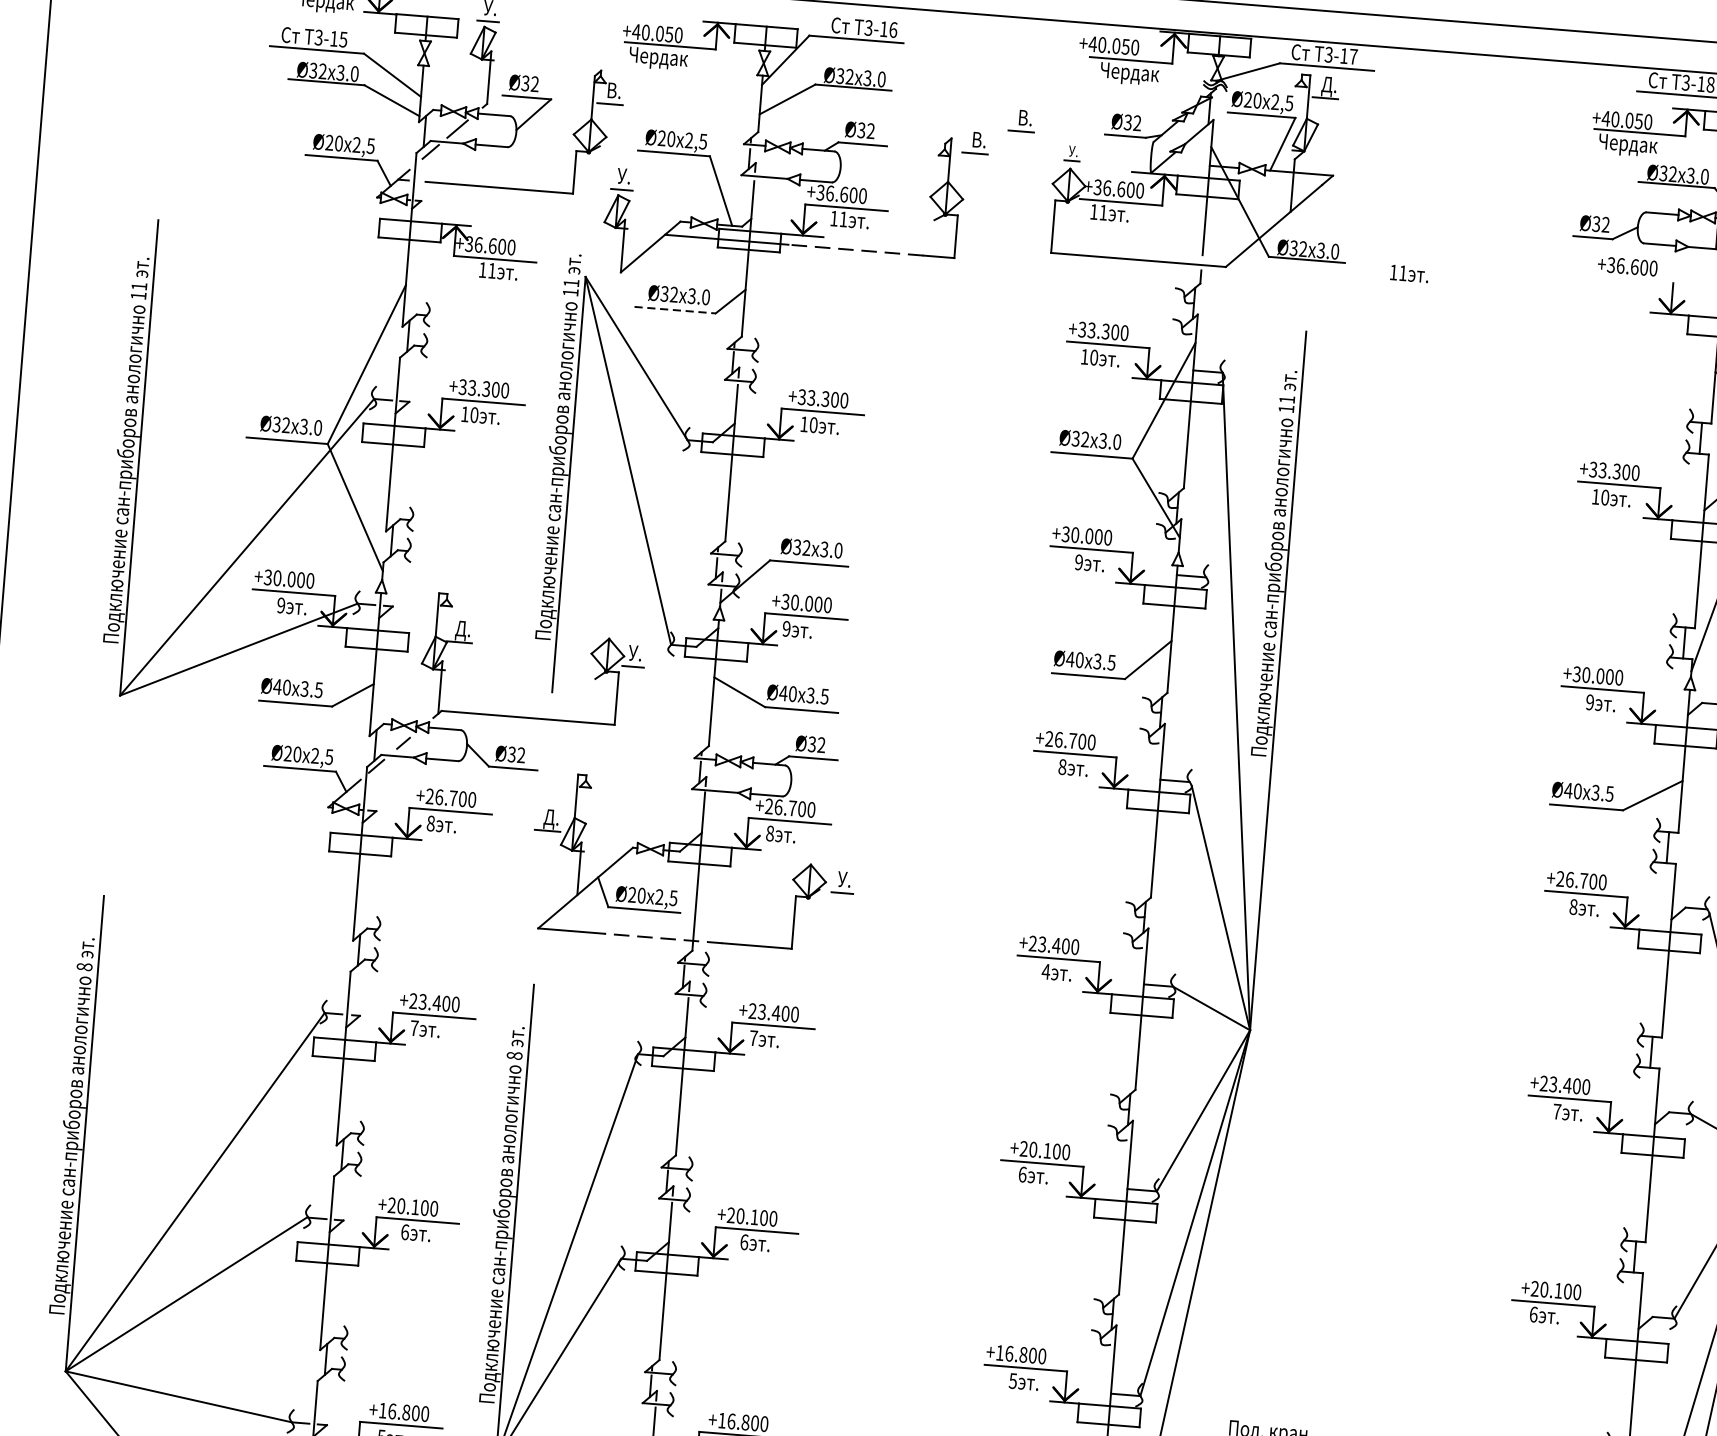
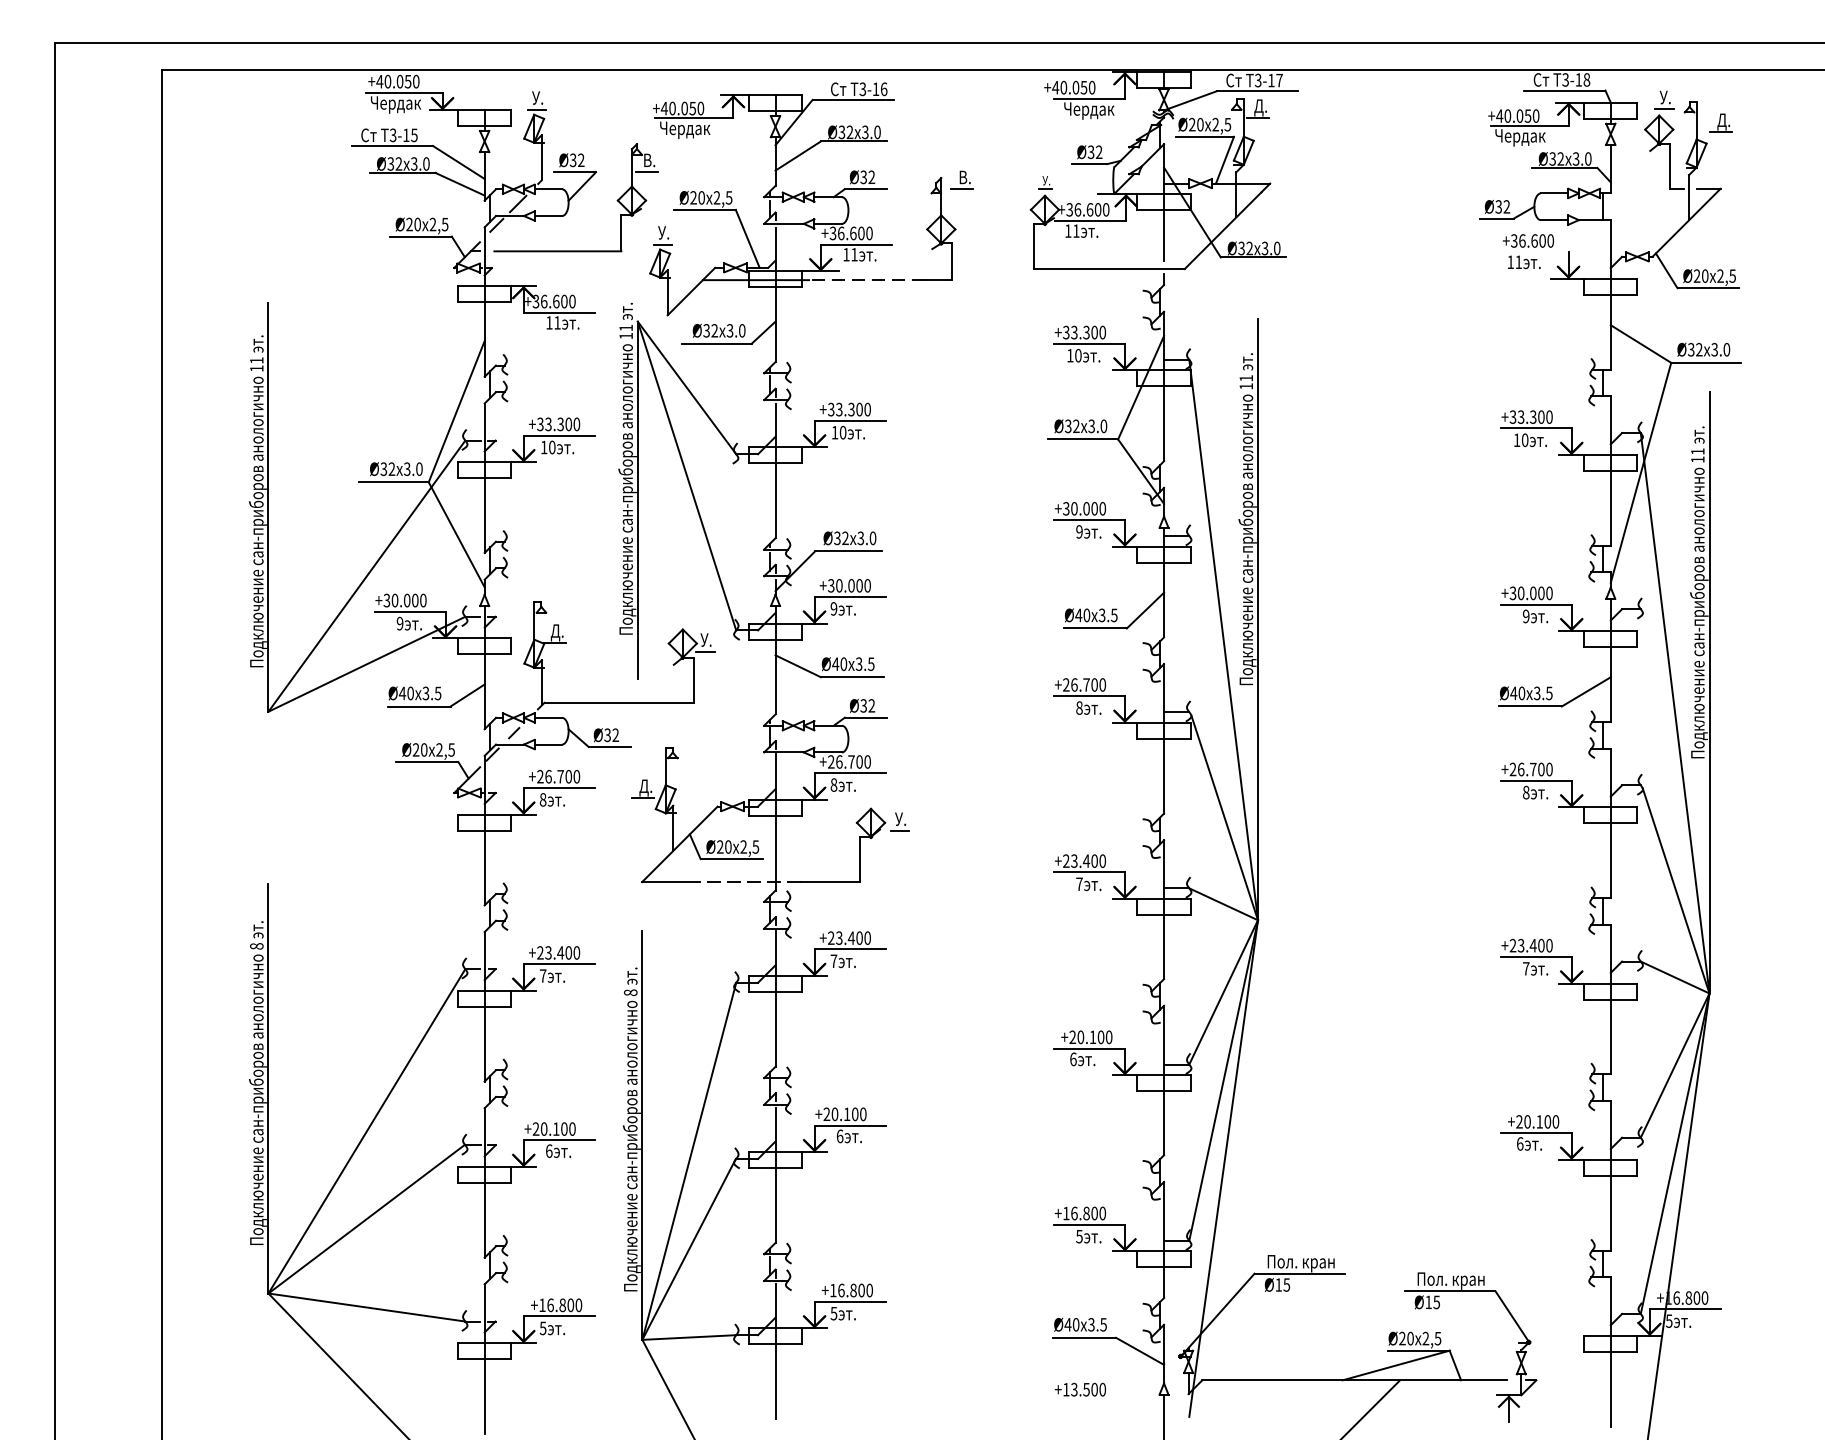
part: (1021, 120) -> (999, 157), removed
text: (1409, 274) -> (1524, 262), moved
line: (674, 309) -> (716, 343), dashed -> solid
text: (1046, 970) -> (1079, 883), 4 -> 7

